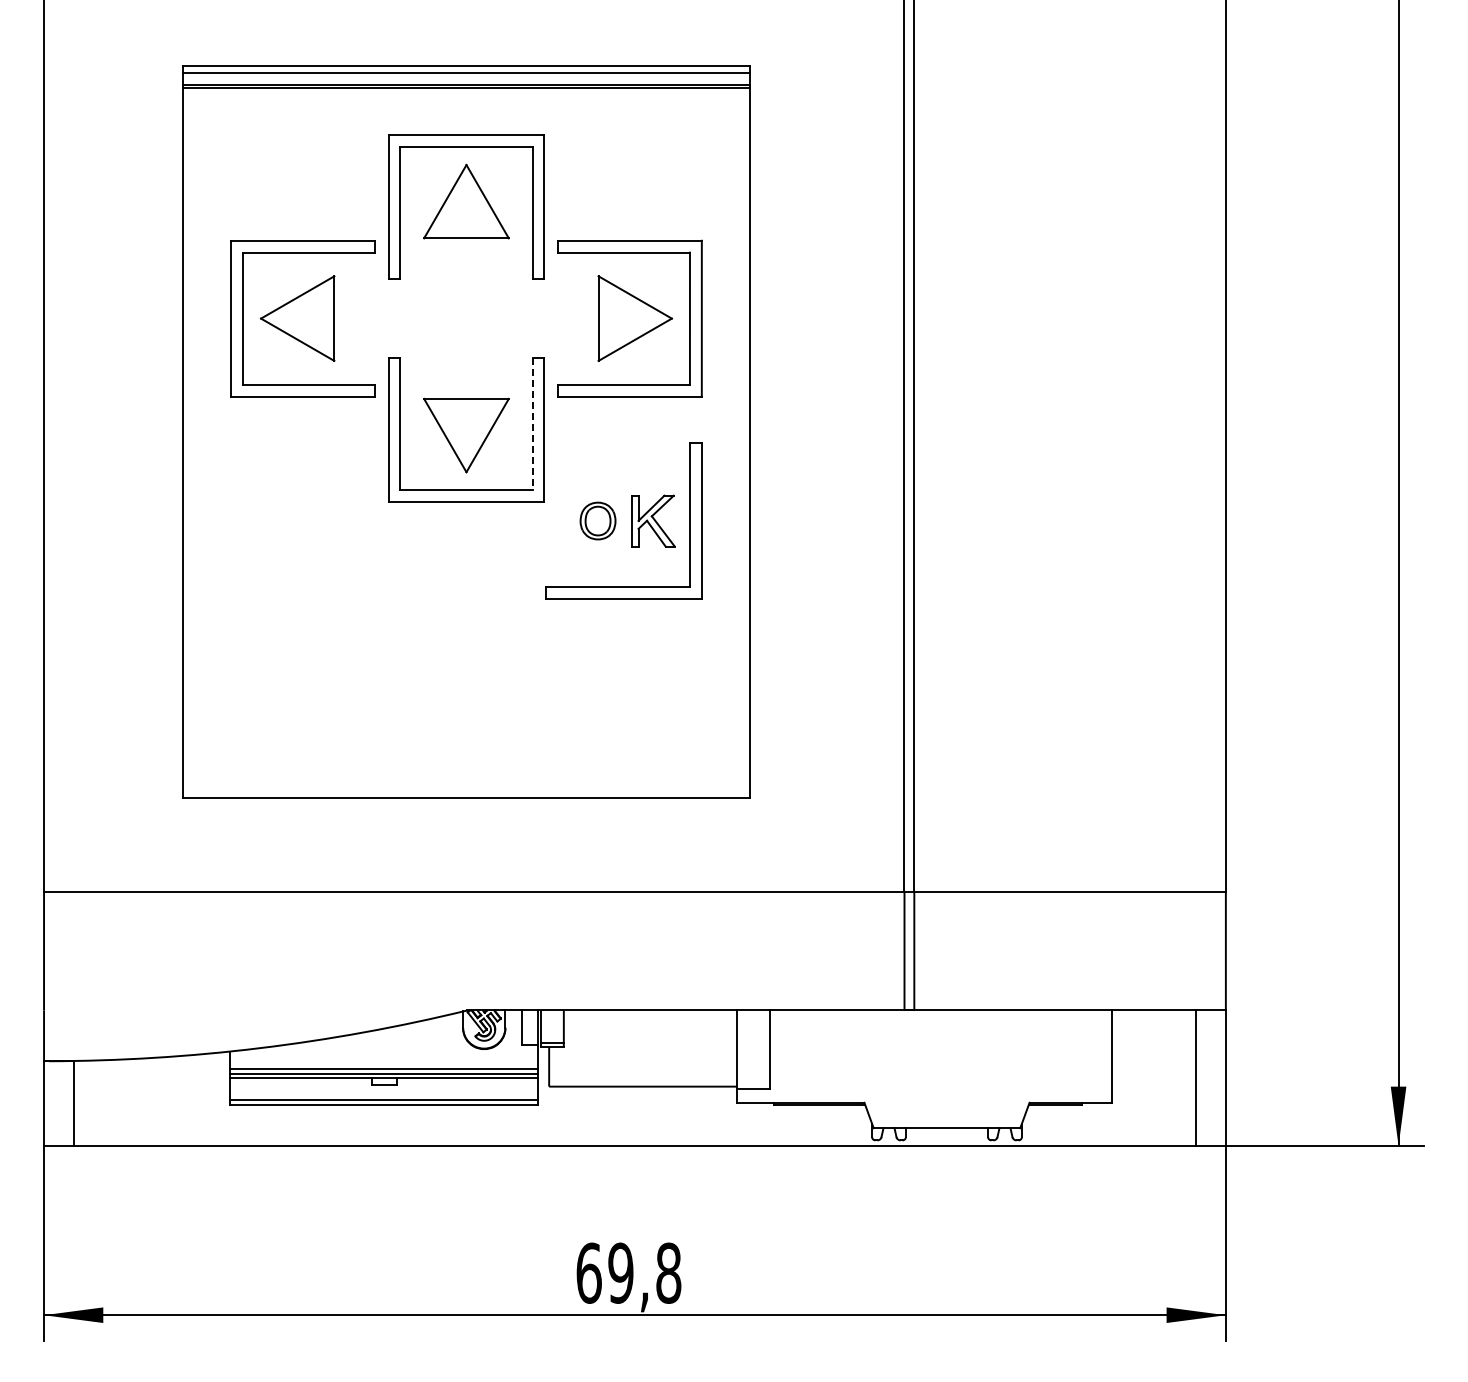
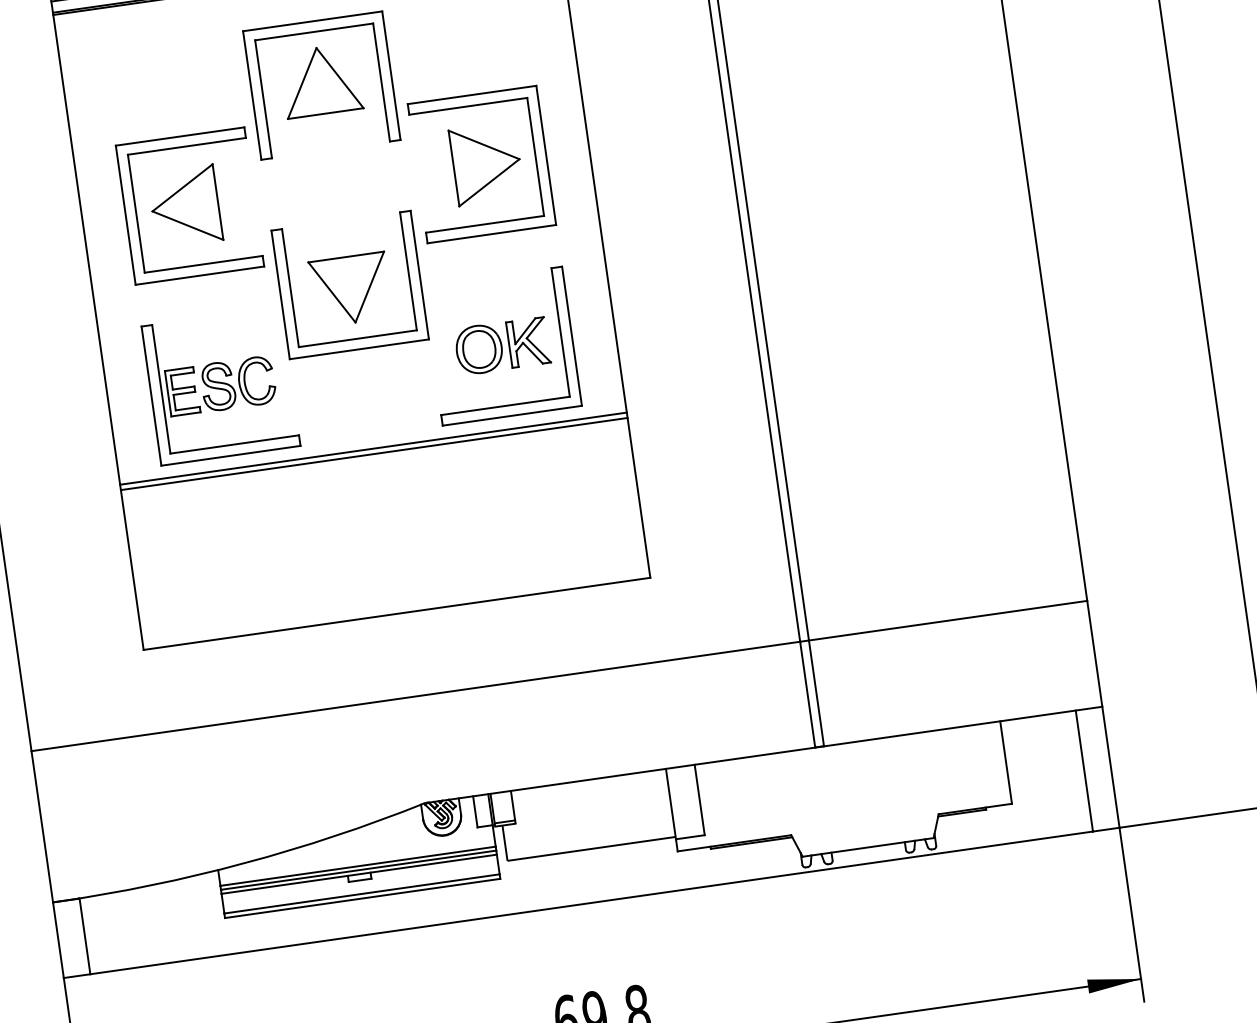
line: (532, 424) -> (408, 271), dashed -> solid
part: (308, 520) -> (220, 385), added
part: (597, 520) -> (478, 348), size x1.43
line: (466, 613) -> (373, 448), added
line: (466, 619) -> (374, 454), added

